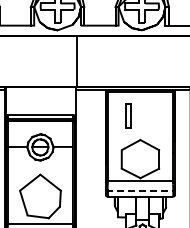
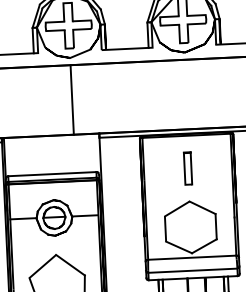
line: (76, 60) -> (71, 98), moved
part: (128, 115) -> (188, 168), moved
line: (139, 191) -> (191, 271), dashed -> solid

